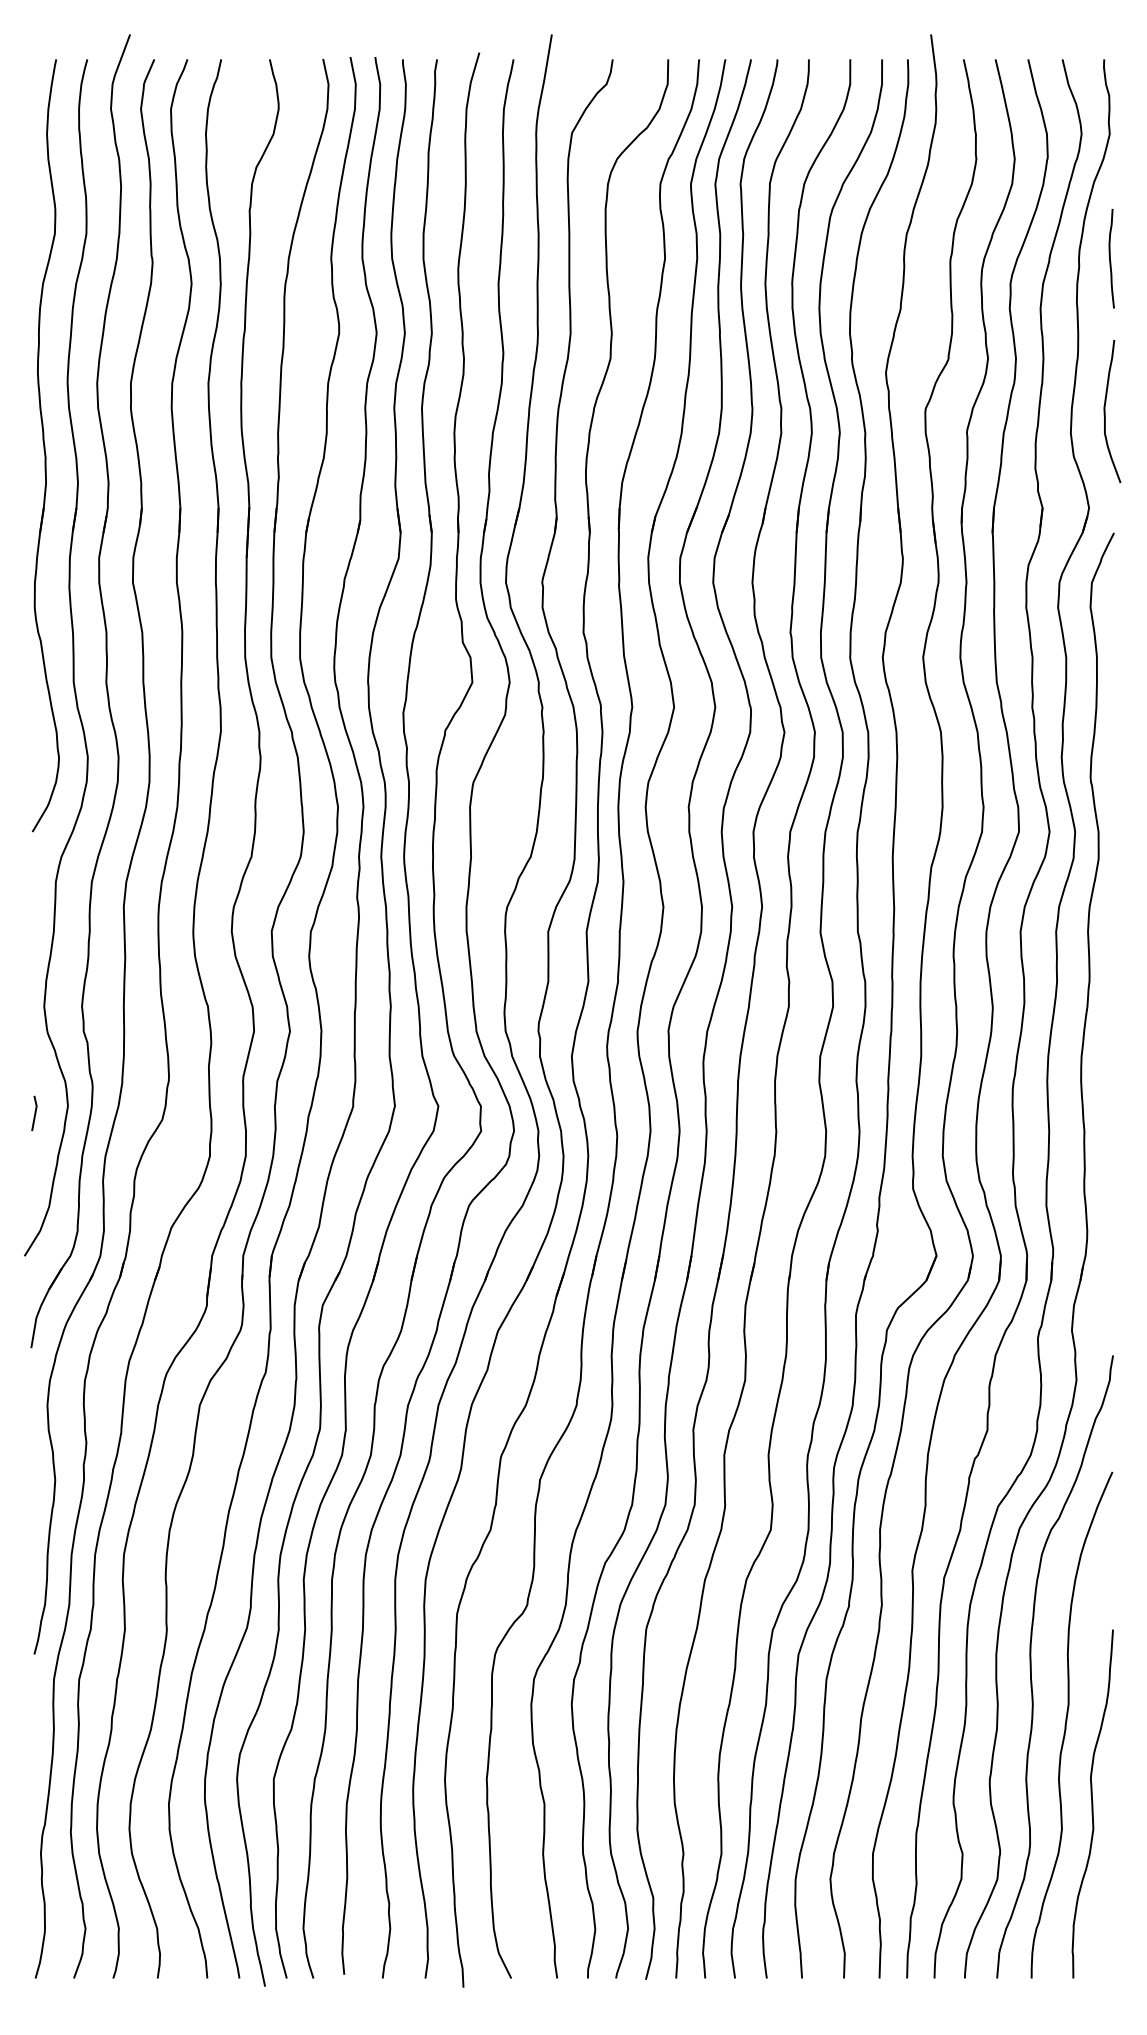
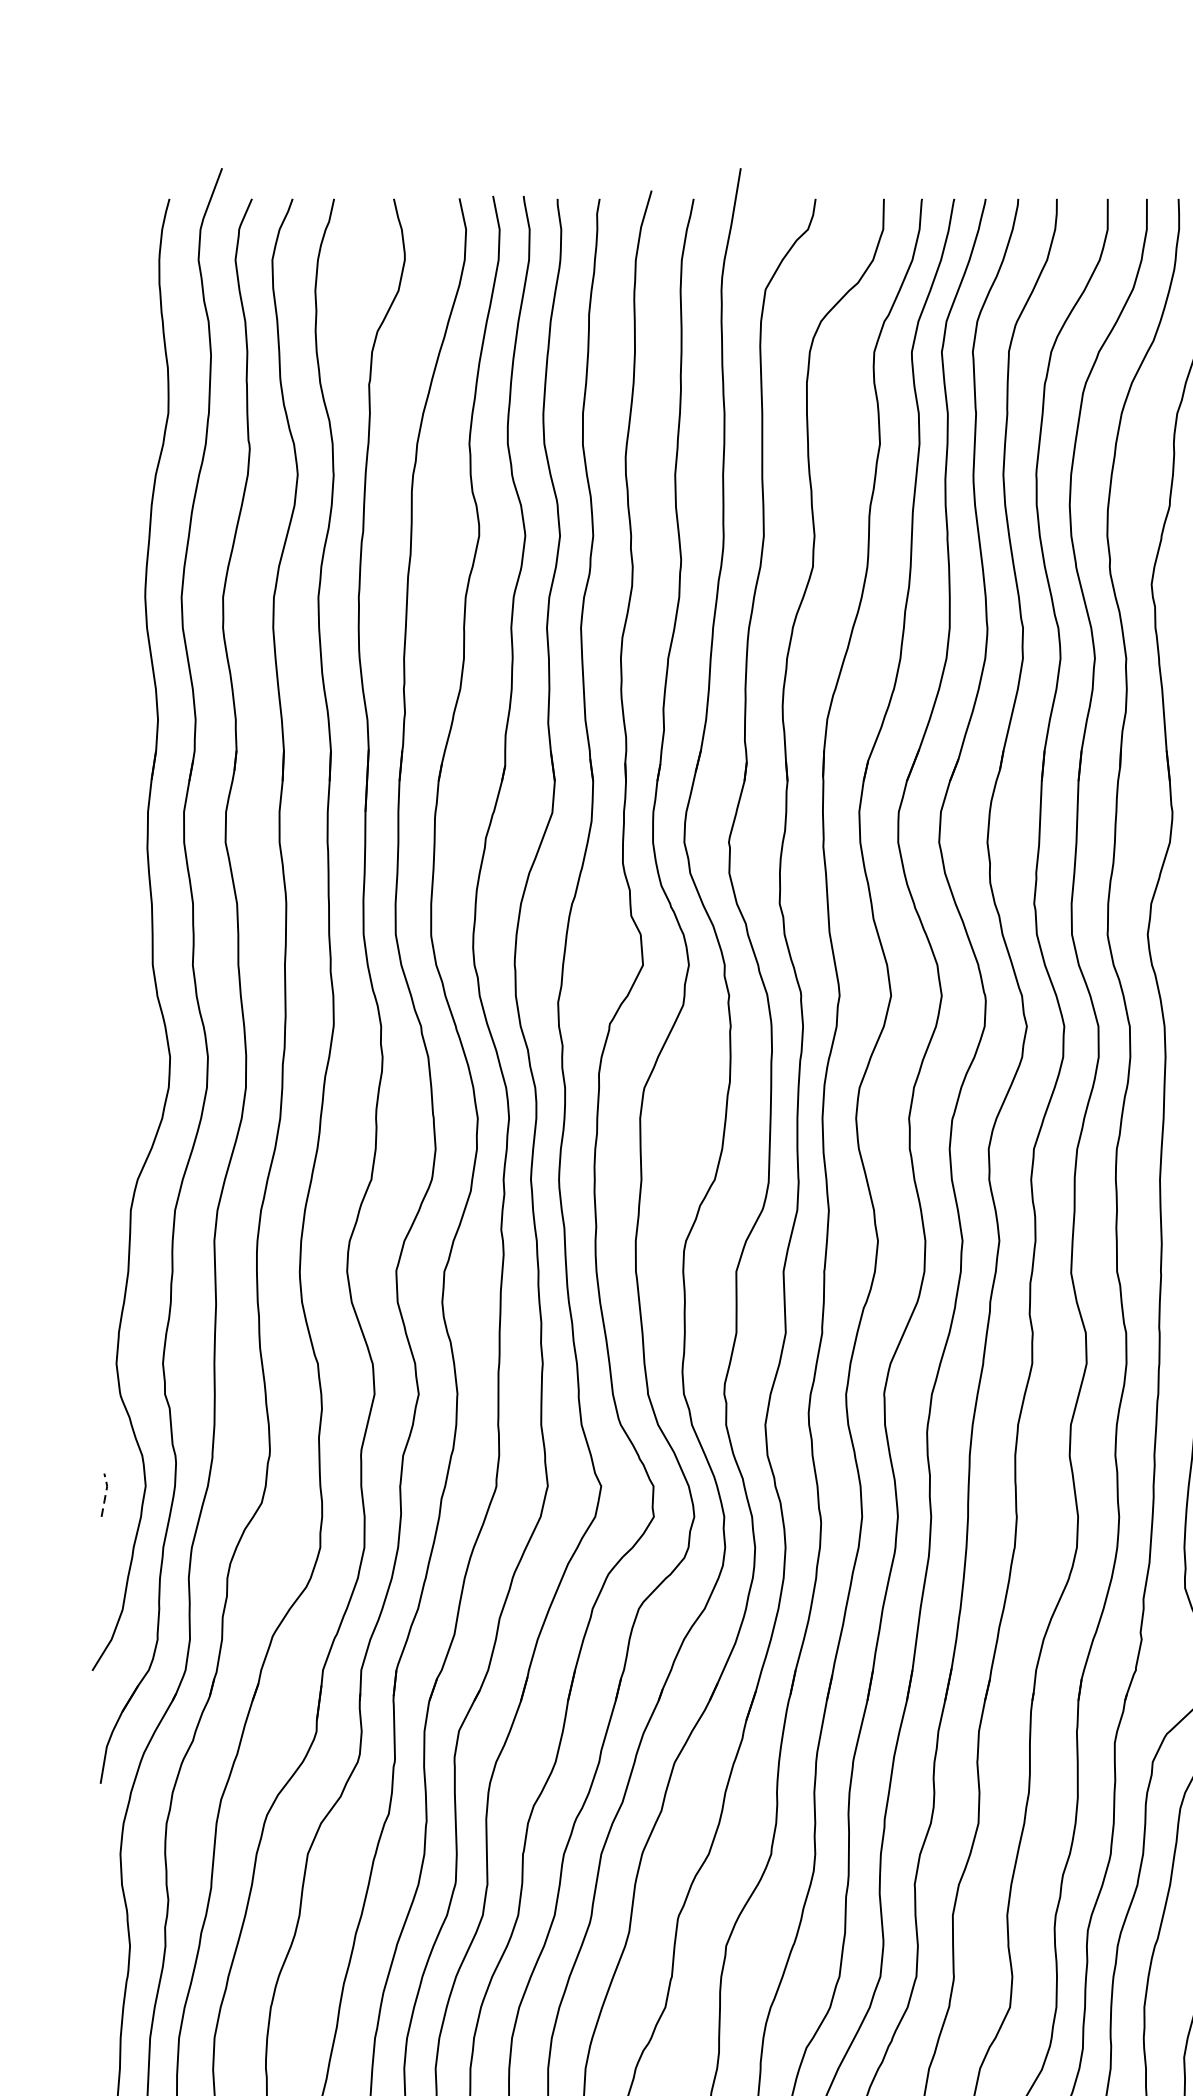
part: (45, 445) -> (118, 673), removed
line: (35, 1112) -> (105, 1493), solid -> dashed

